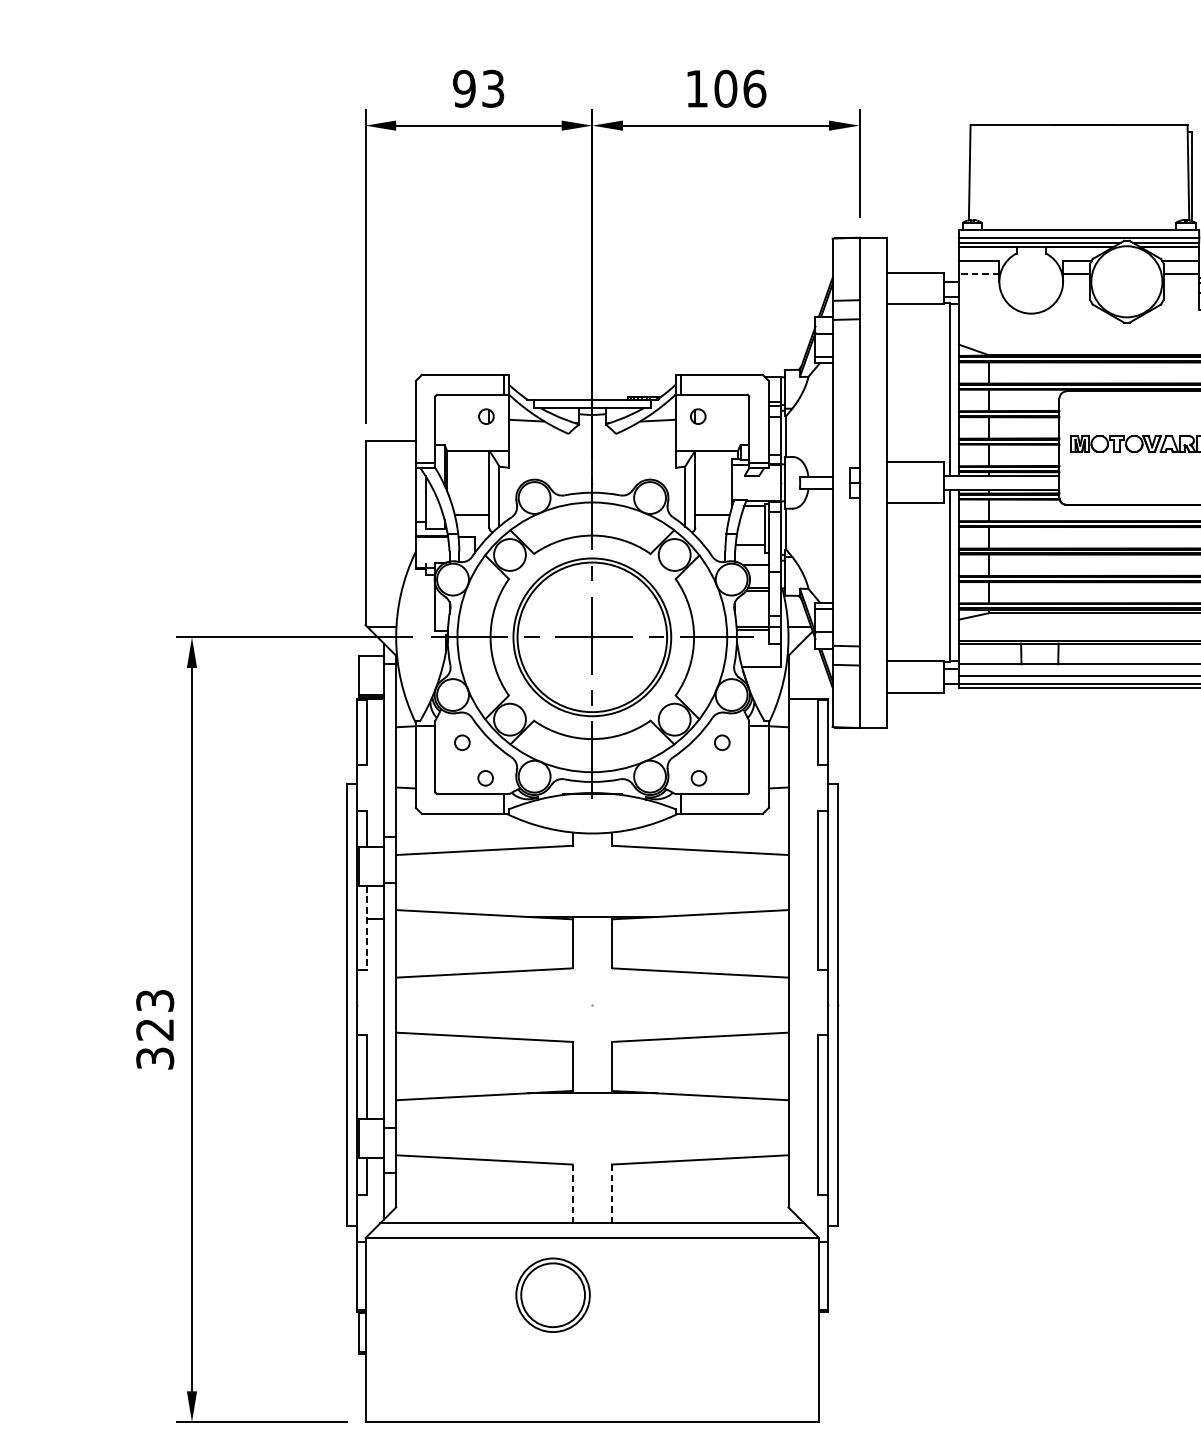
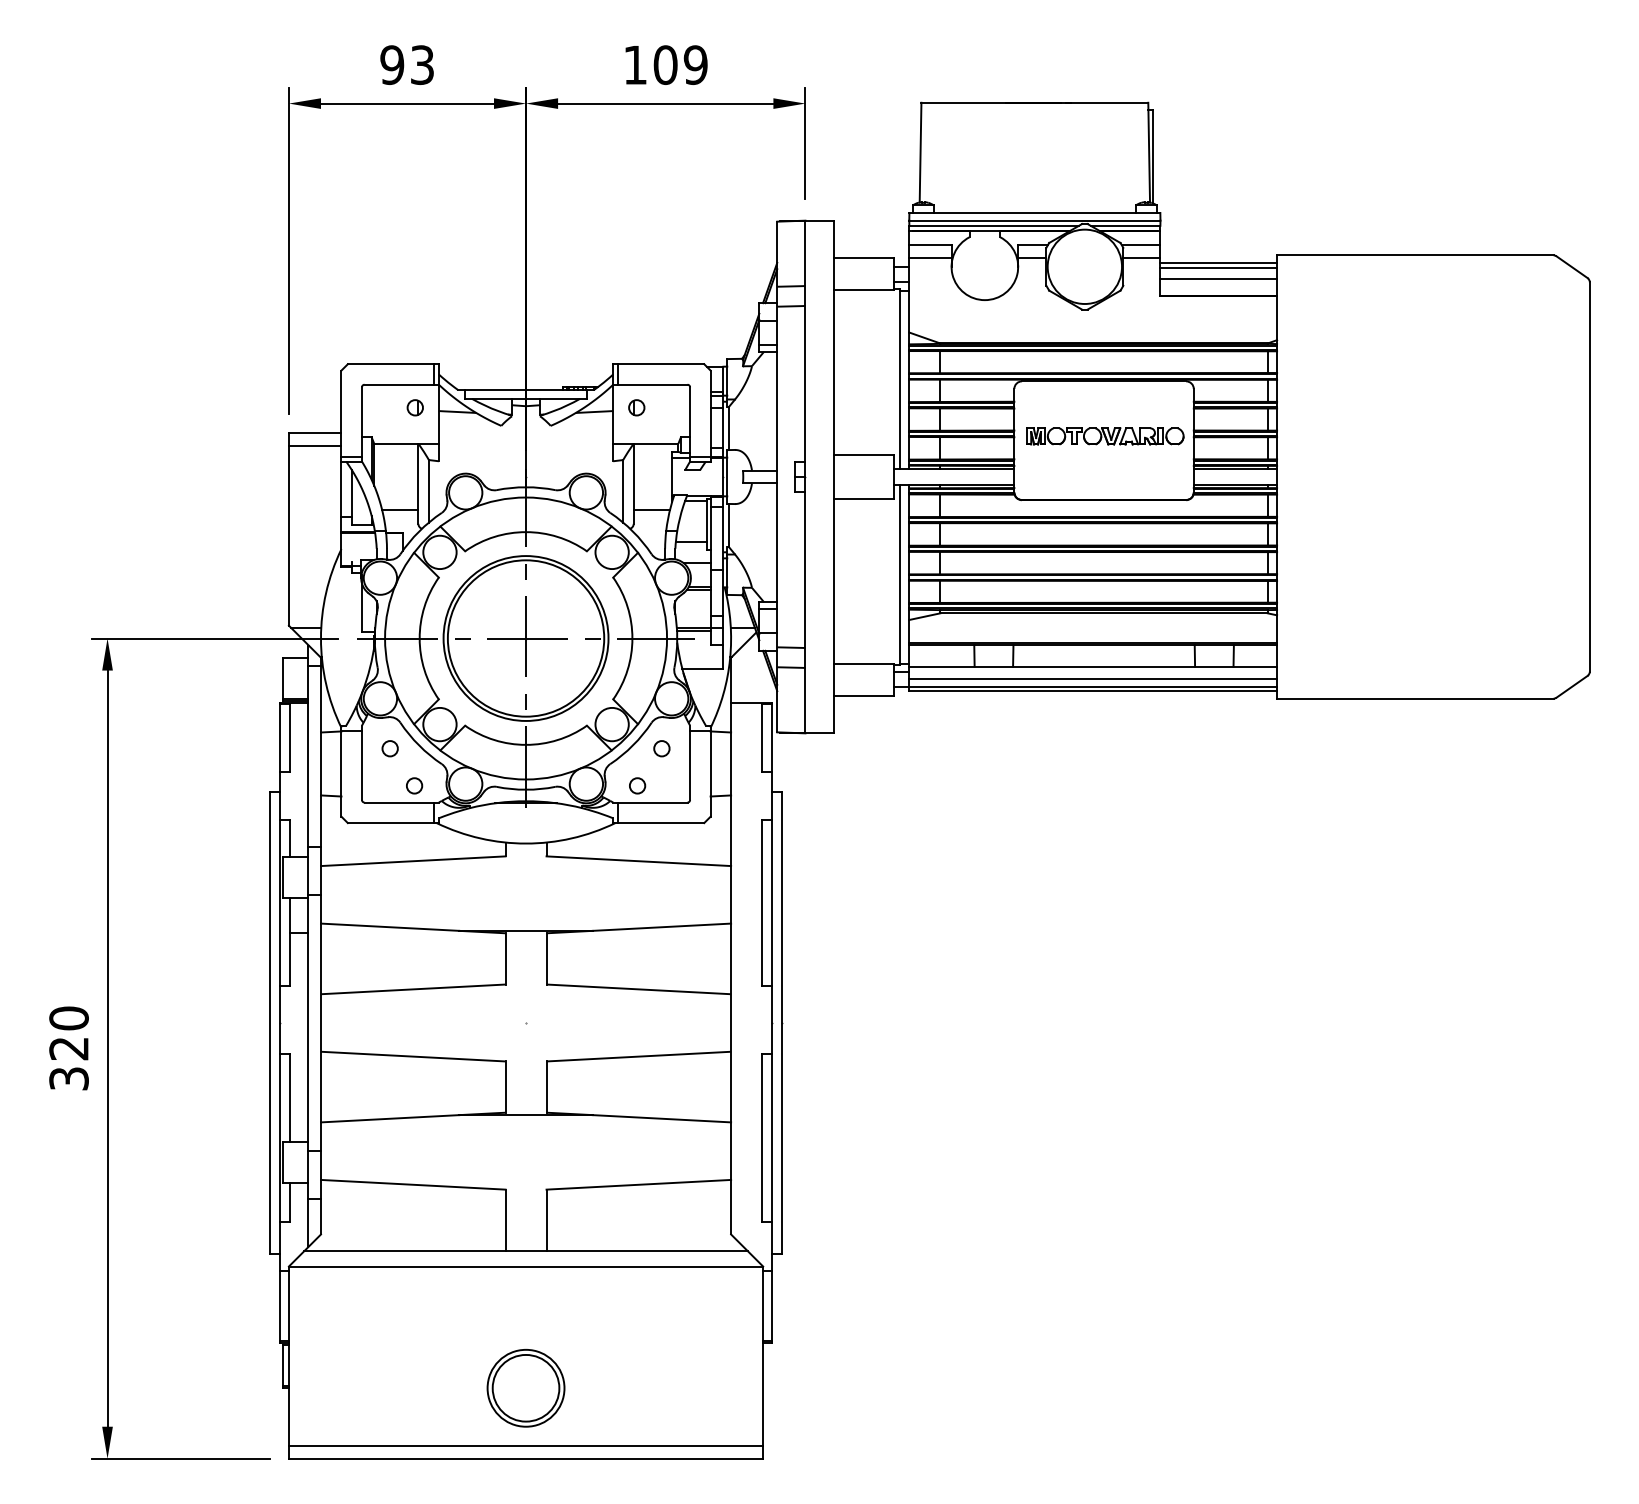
text: (754, 89) -> (695, 65), 106 -> 109
line: (978, 273) -> (929, 258), dashed -> solid
line: (389, 453) -> (314, 446), added
line: (367, 928) -> (290, 942), dashed -> solid
text: (154, 1000) -> (68, 1018), 323 -> 320
line: (572, 1194) -> (505, 1220), dashed -> solid
line: (611, 1194) -> (546, 1220), dashed -> solid
part: (552, 1295) -> (525, 1388), moved
line: (591, 1409) -> (525, 1445), added

